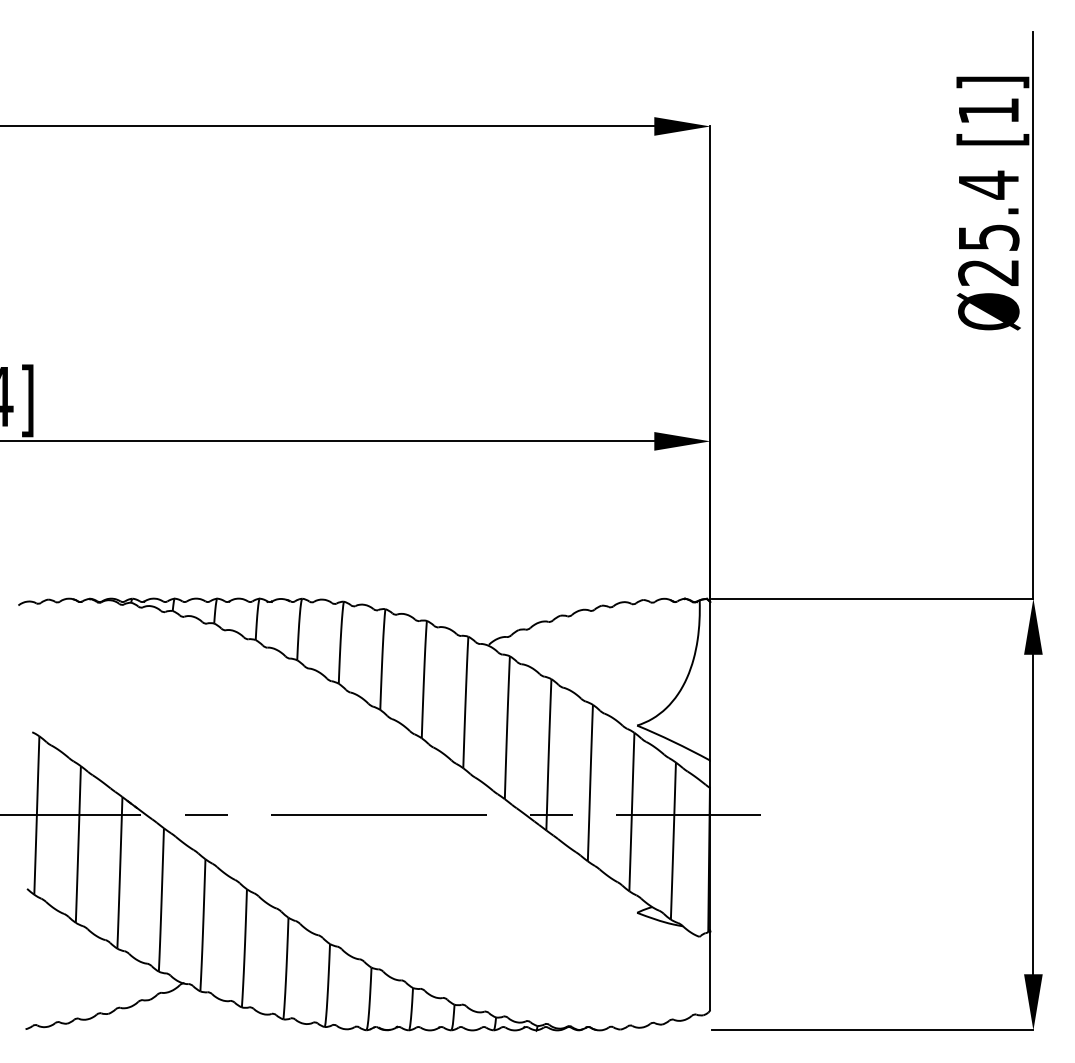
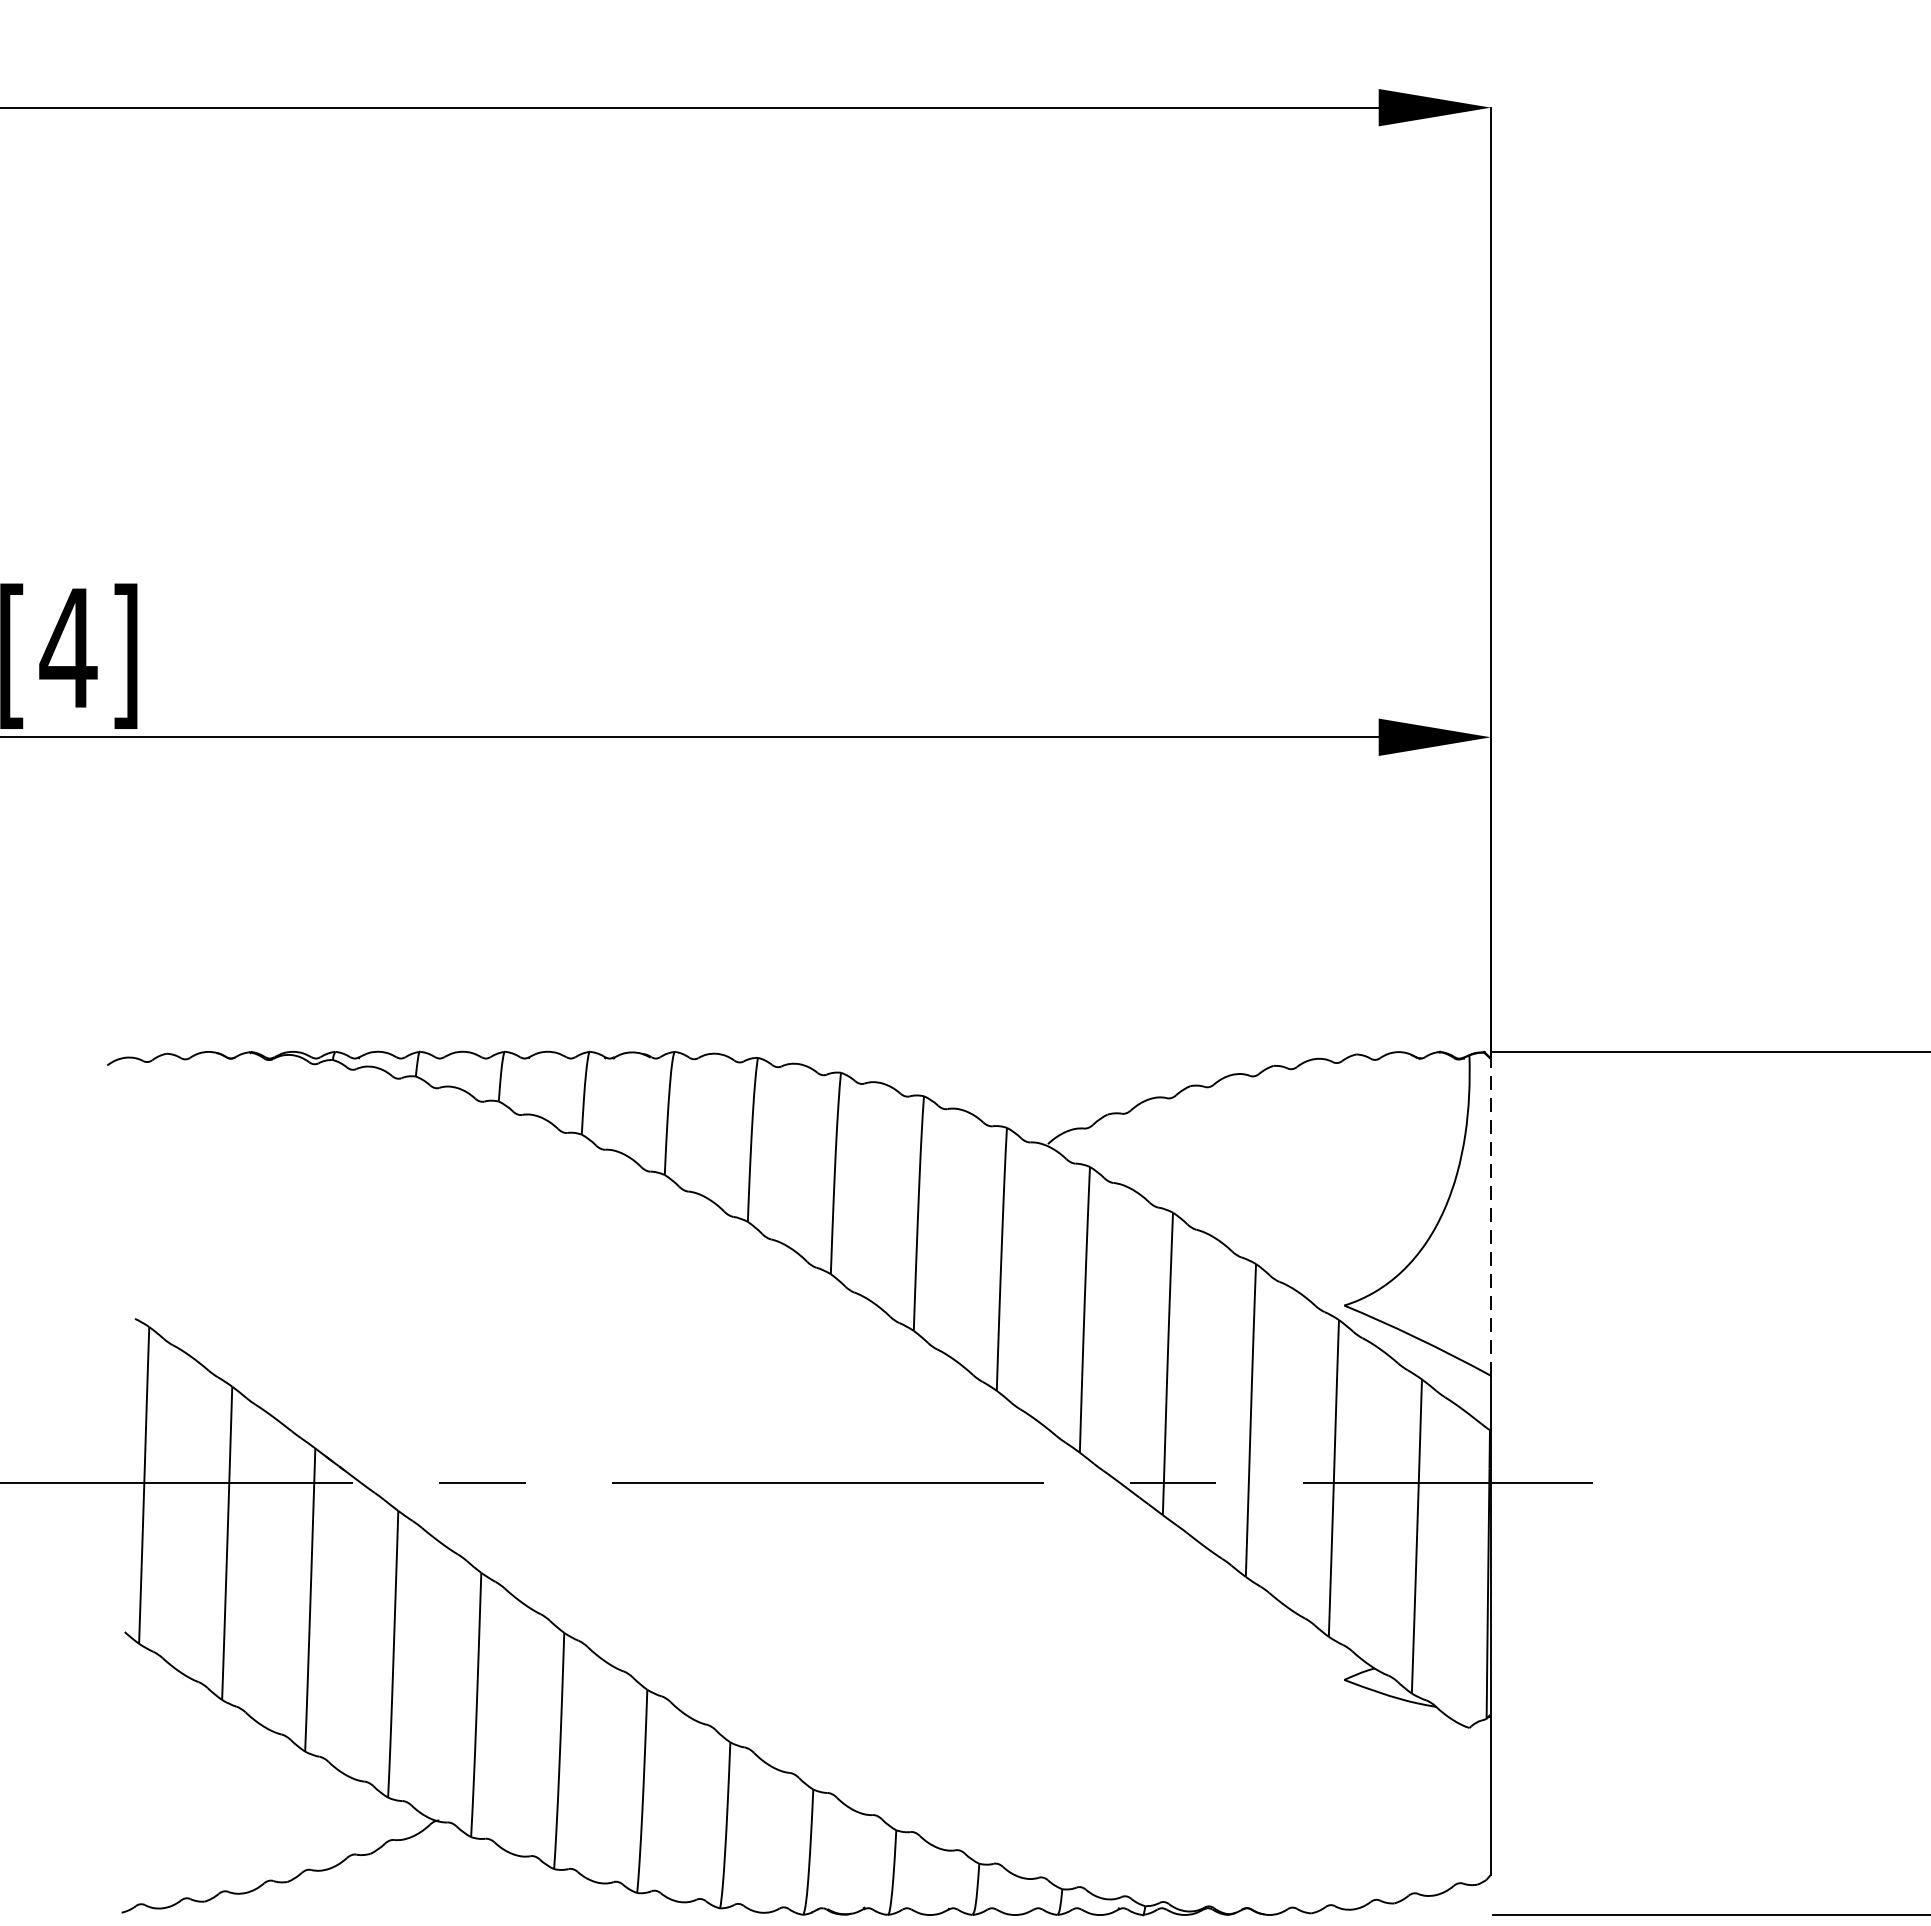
line: (710, 681) -> (1491, 1217), solid -> dashed

